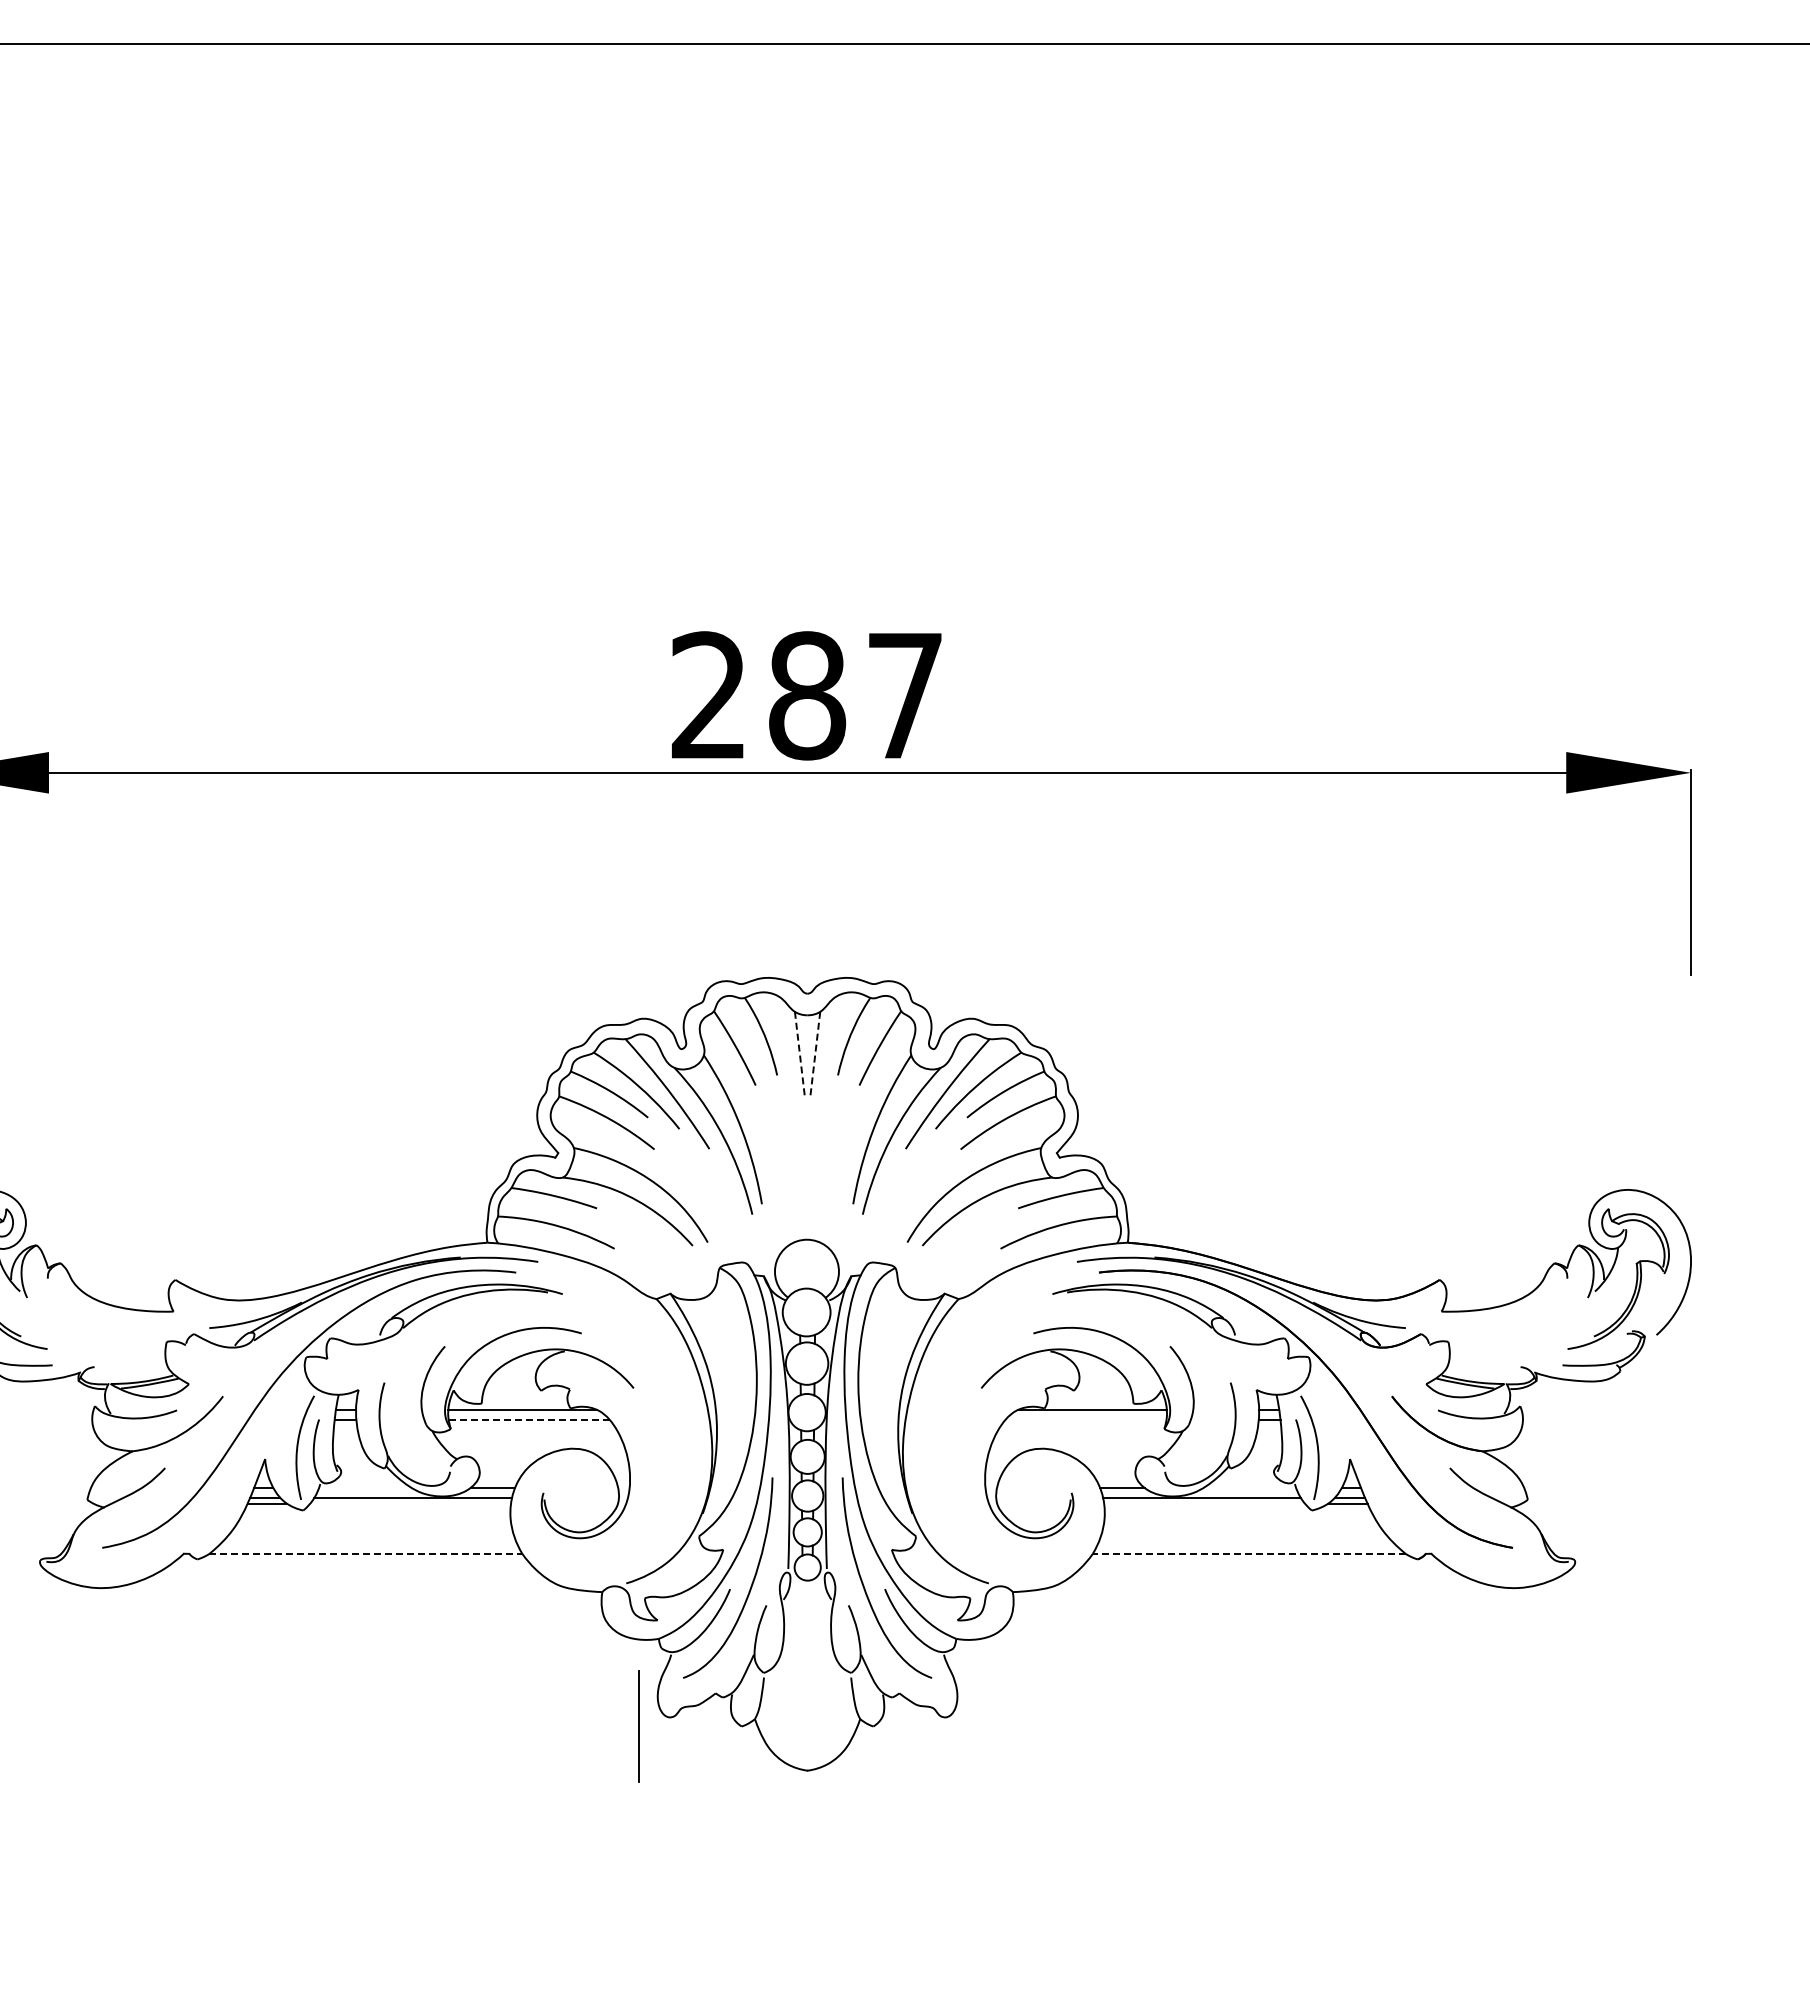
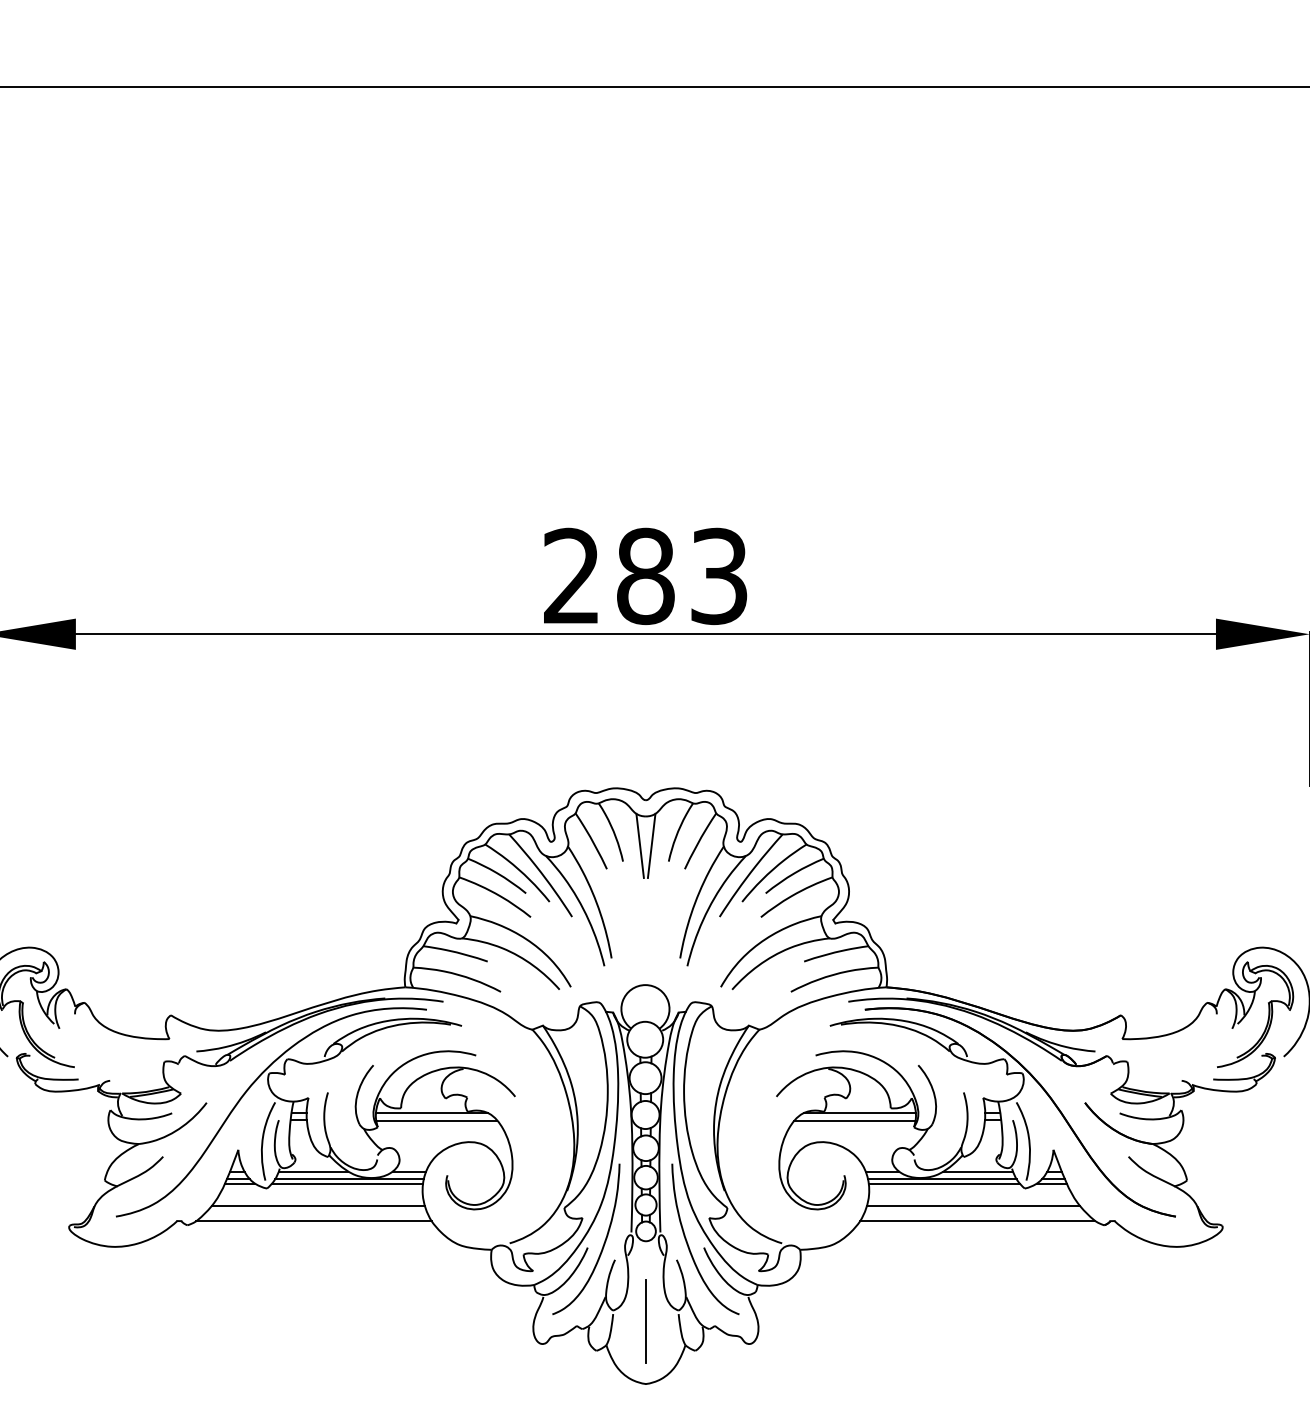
text: (905, 695) -> (719, 576), 287 -> 283
line: (799, 1054) -> (639, 845), dashed -> solid
line: (815, 1054) -> (651, 845), dashed -> solid
line: (529, 1420) -> (436, 1120), dashed -> solid
line: (1085, 1420) -> (854, 1120), added
line: (365, 1488) -> (313, 1172), added
line: (1249, 1488) -> (977, 1172), added
line: (409, 1504) -> (346, 1184), added
line: (1204, 1504) -> (944, 1184), added
line: (371, 1534) -> (318, 1206), added
line: (1243, 1534) -> (973, 1206), added
line: (365, 1553) -> (313, 1220), dashed -> solid
line: (1249, 1553) -> (977, 1220), dashed -> solid
line: (638, 1726) -> (645, 1321), moved

